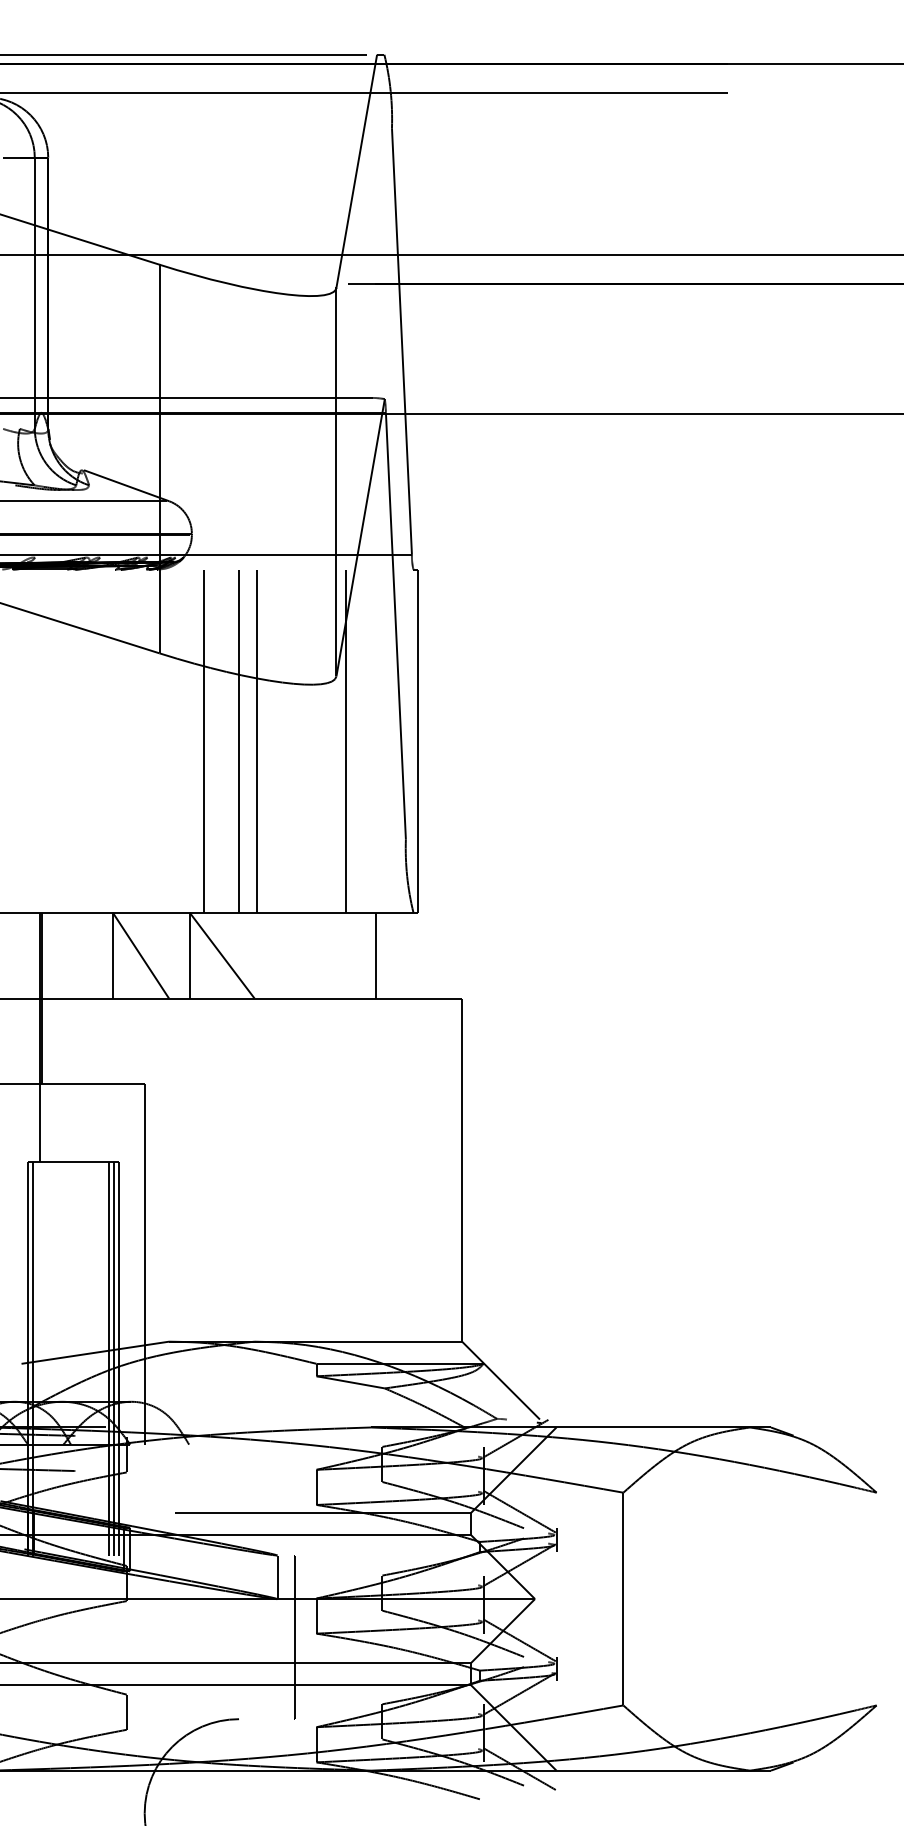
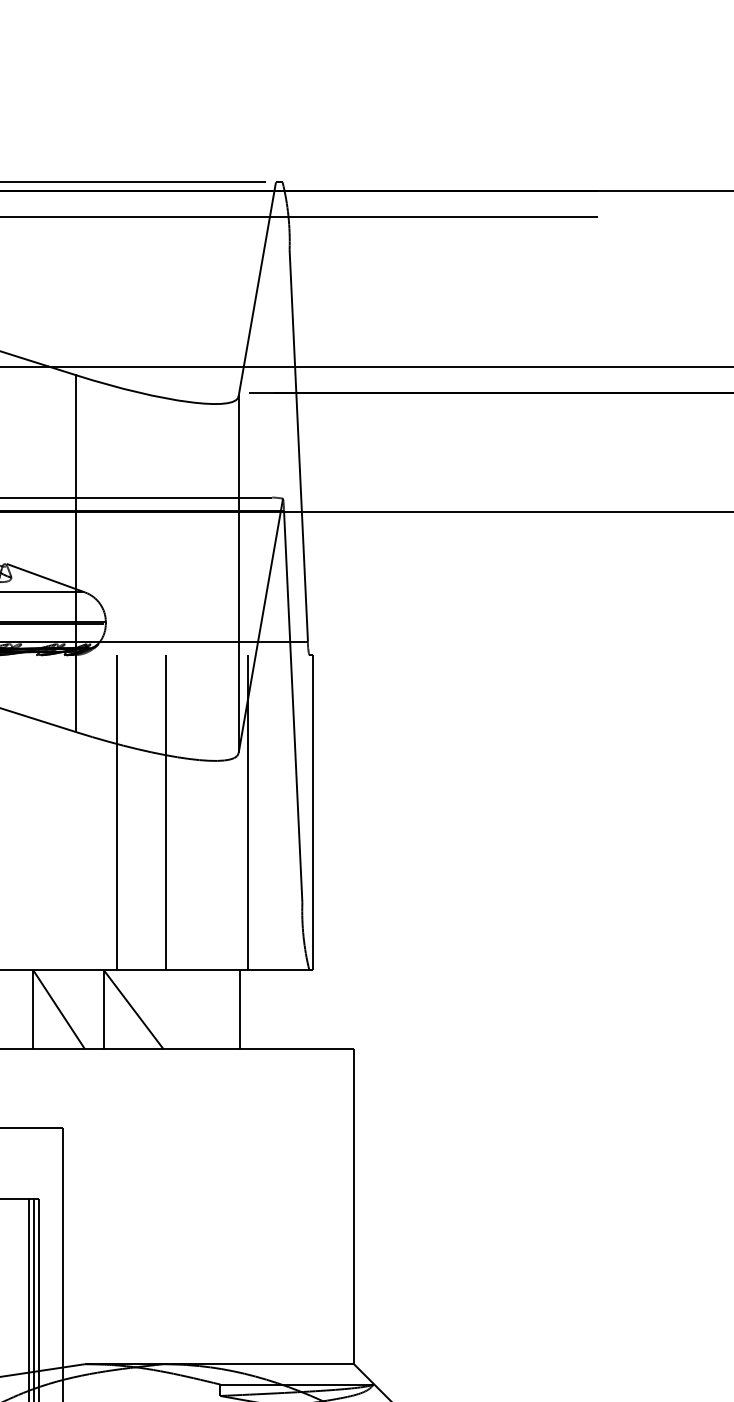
line: (239, 740) -> (149, 812), removed
line: (376, 955) -> (240, 1009), moved

